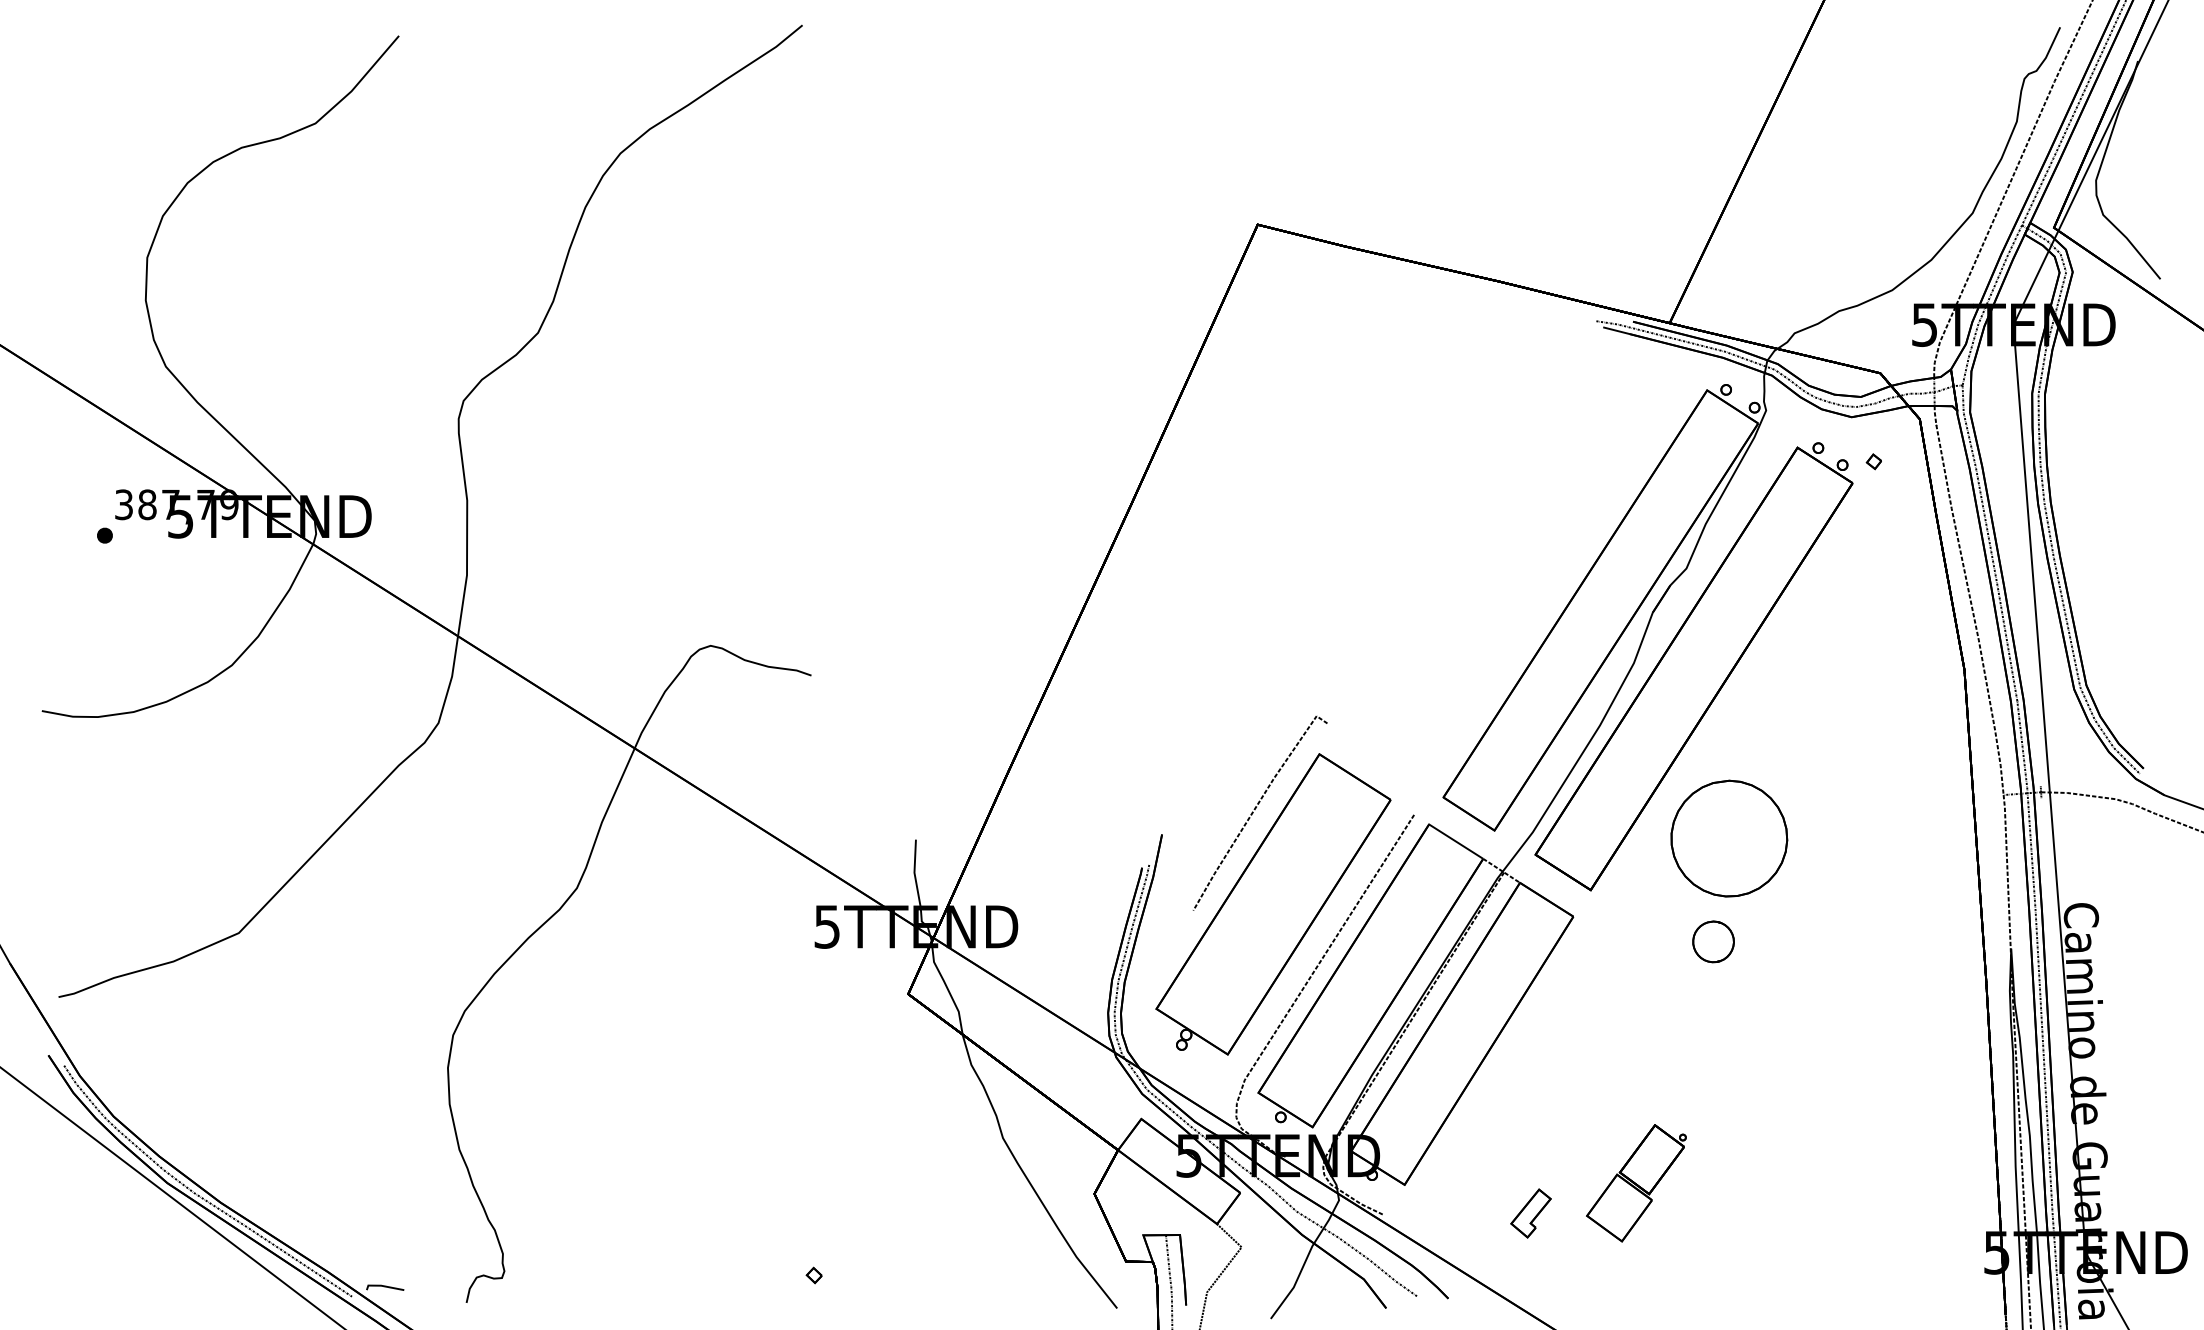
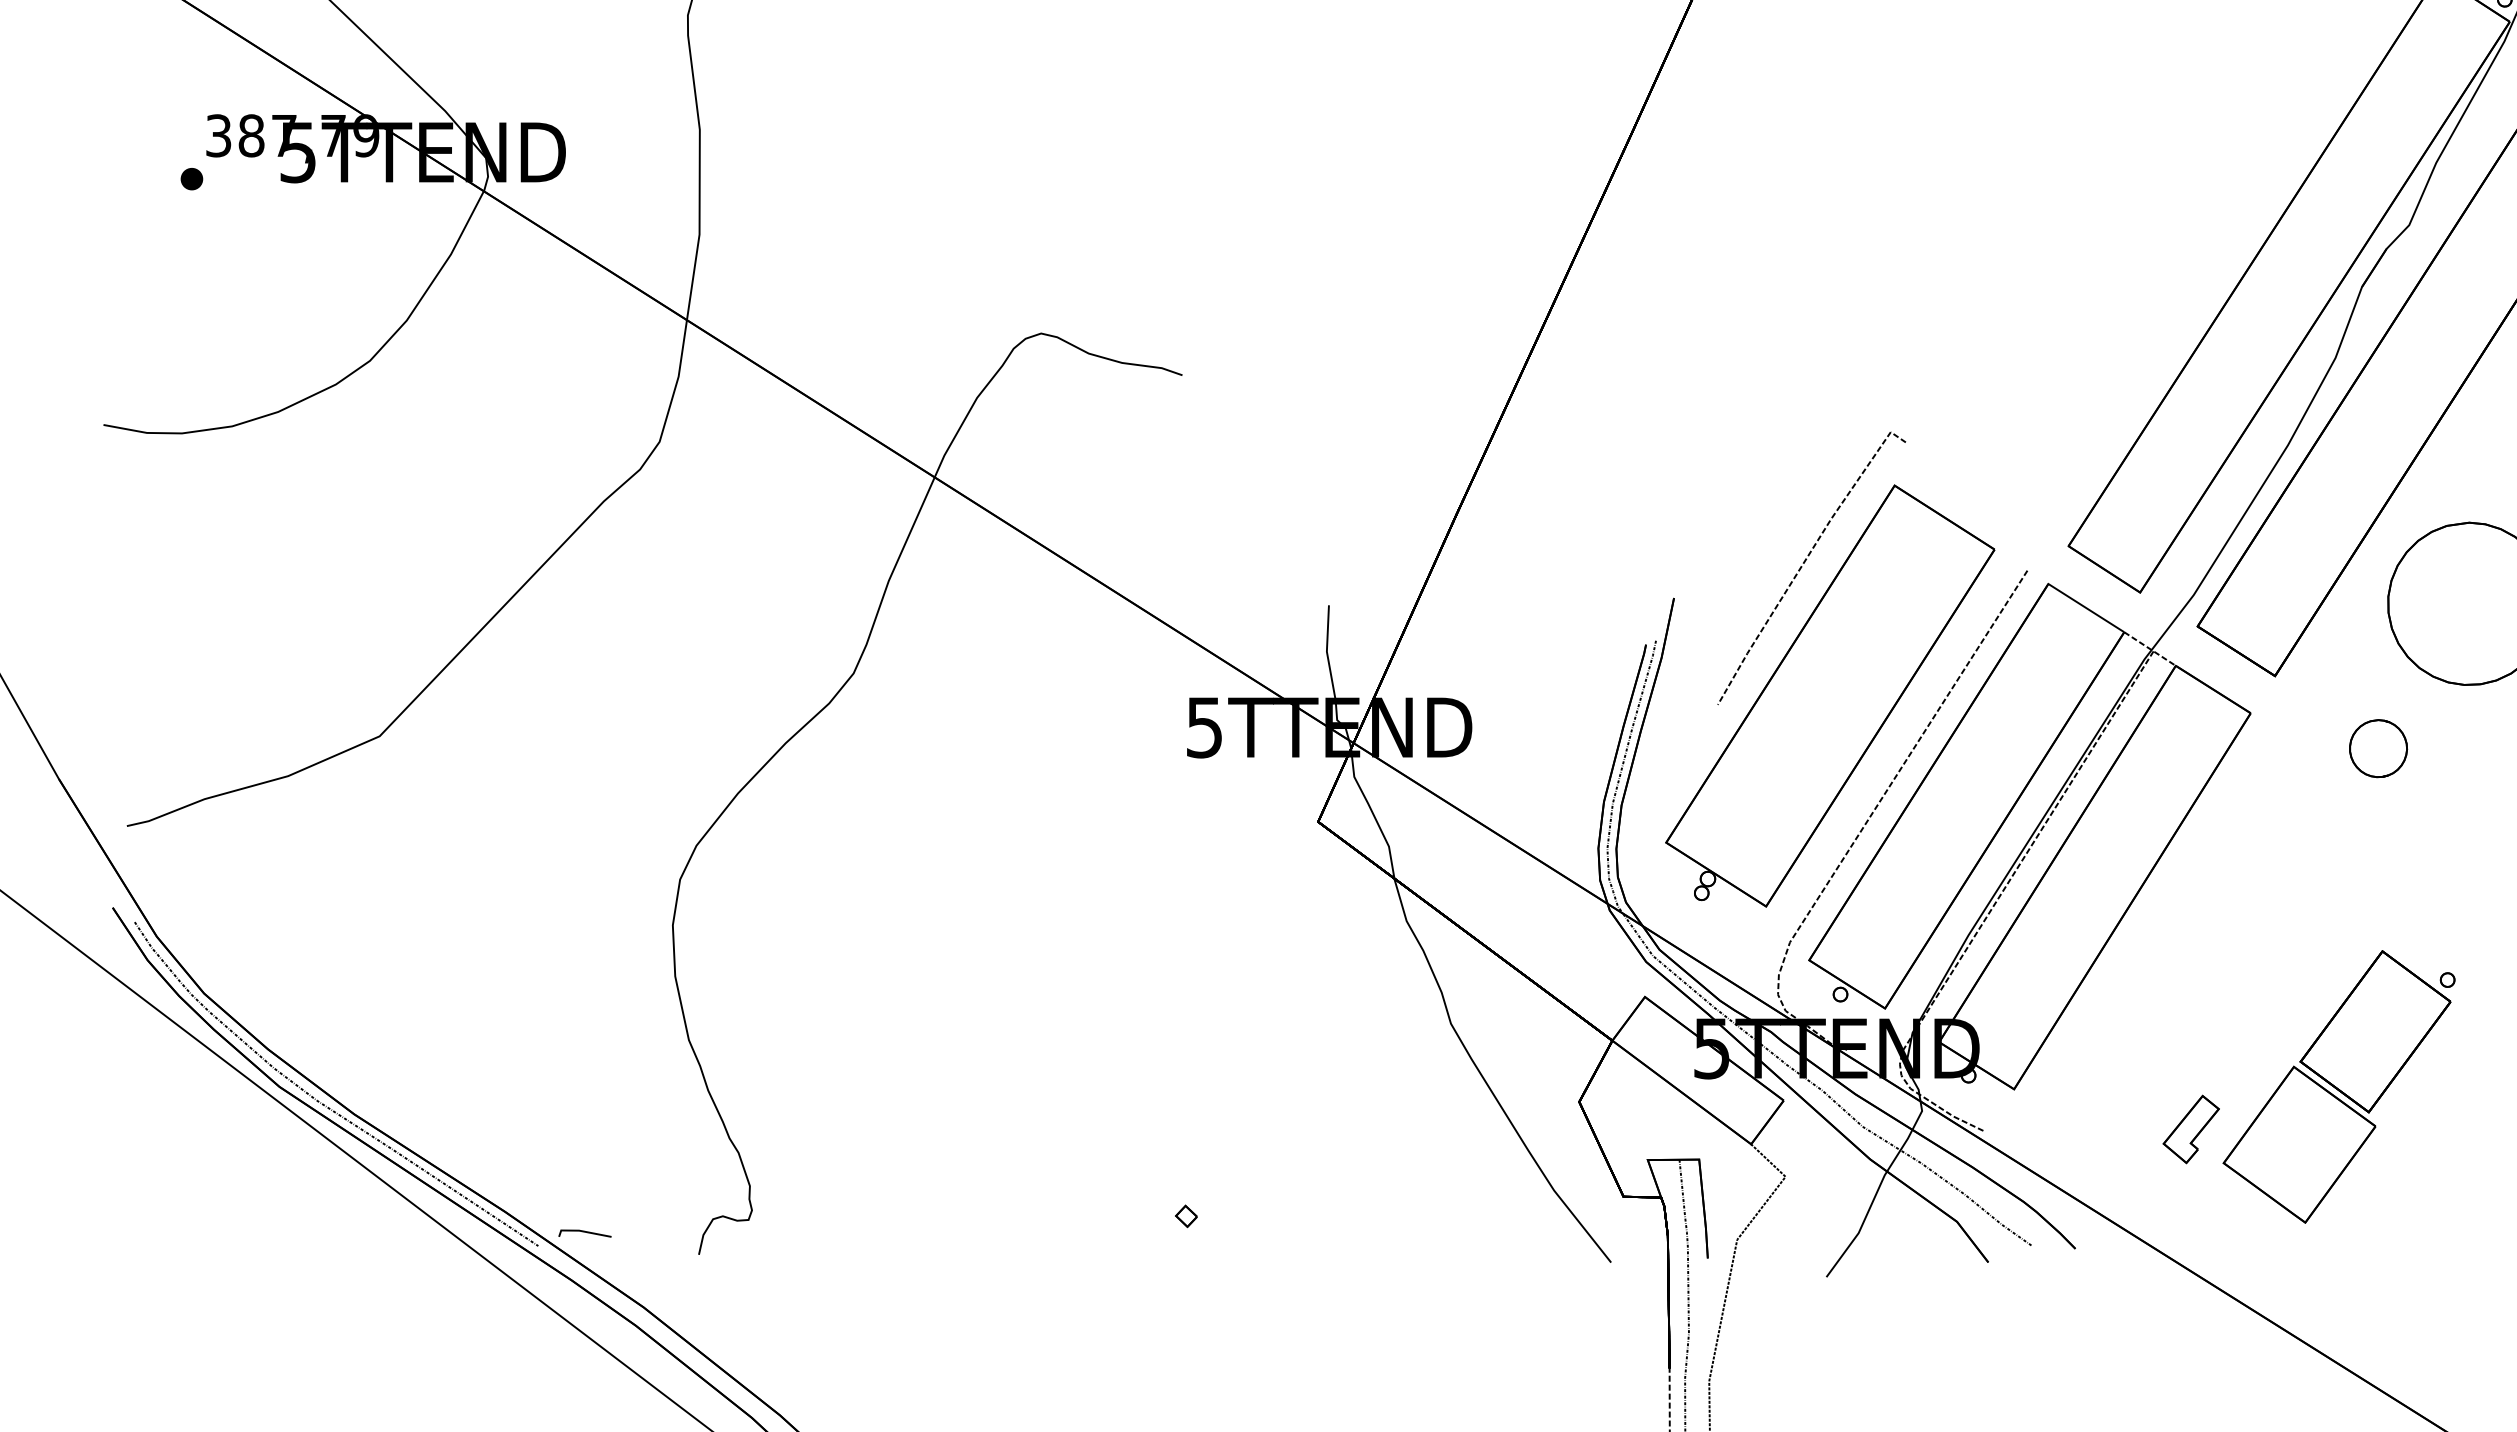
part: (1713, 941) -> (2378, 748), moved
part: (1636, 1183) -> (2339, 1087), size x1.67

